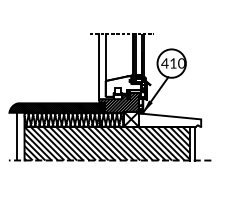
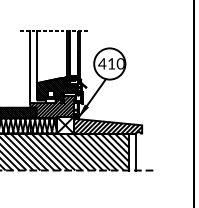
hatch: (122, 86) -> (55, 89), added
hatch: (170, 119) -> (108, 125), added

